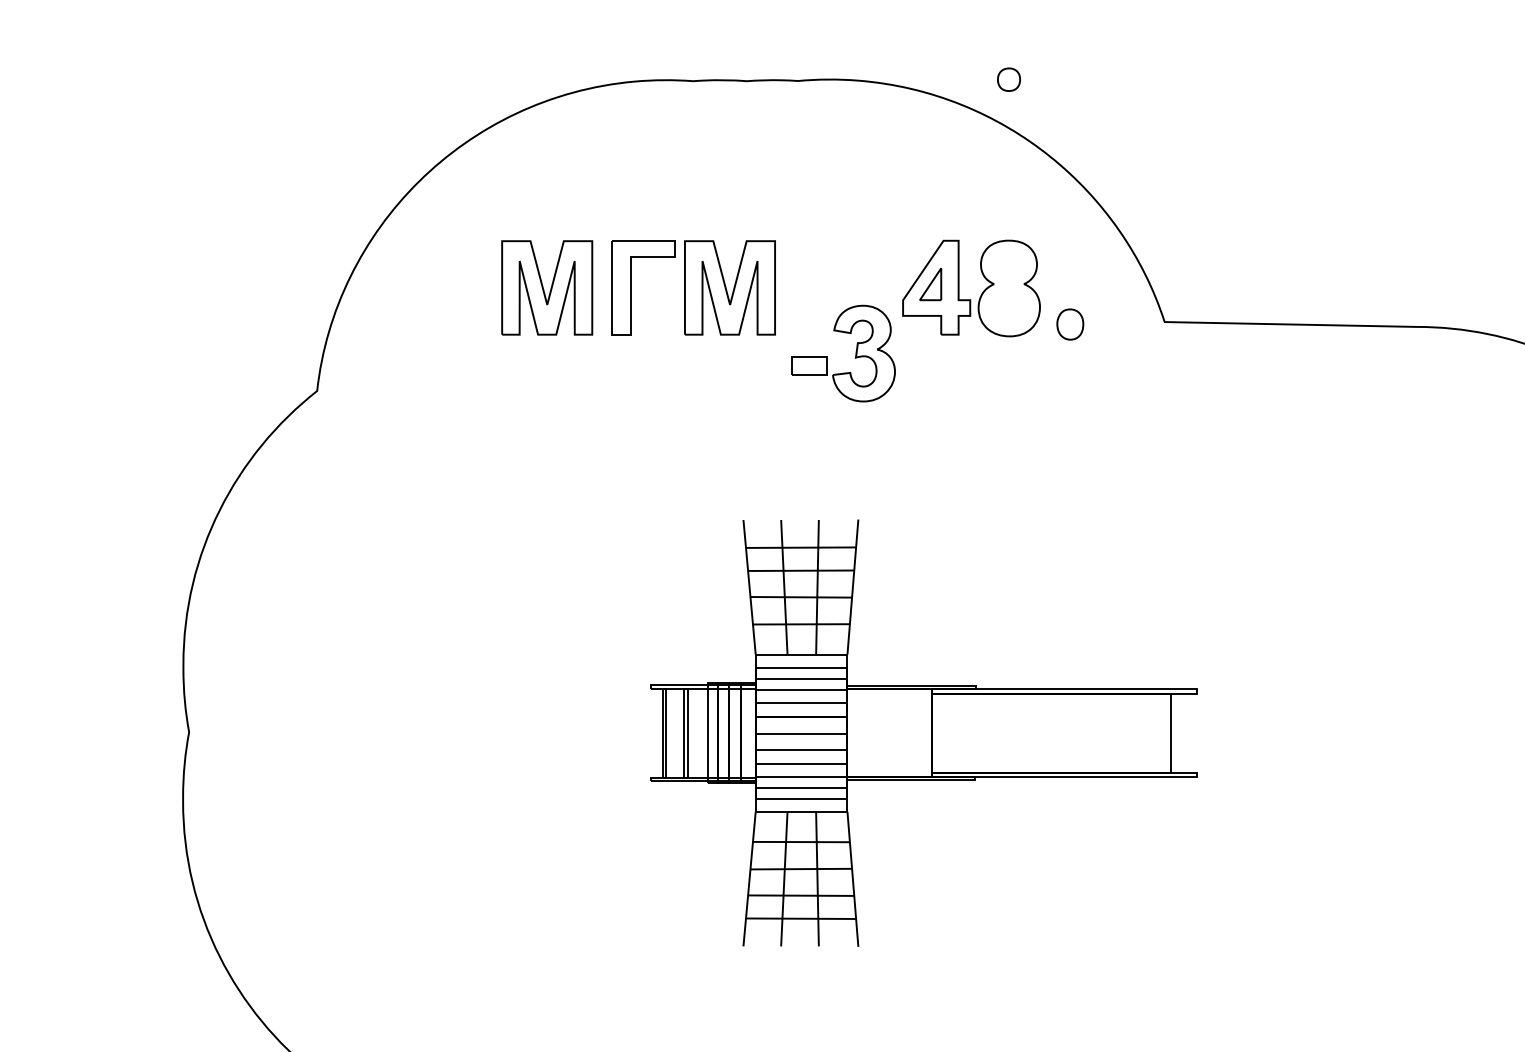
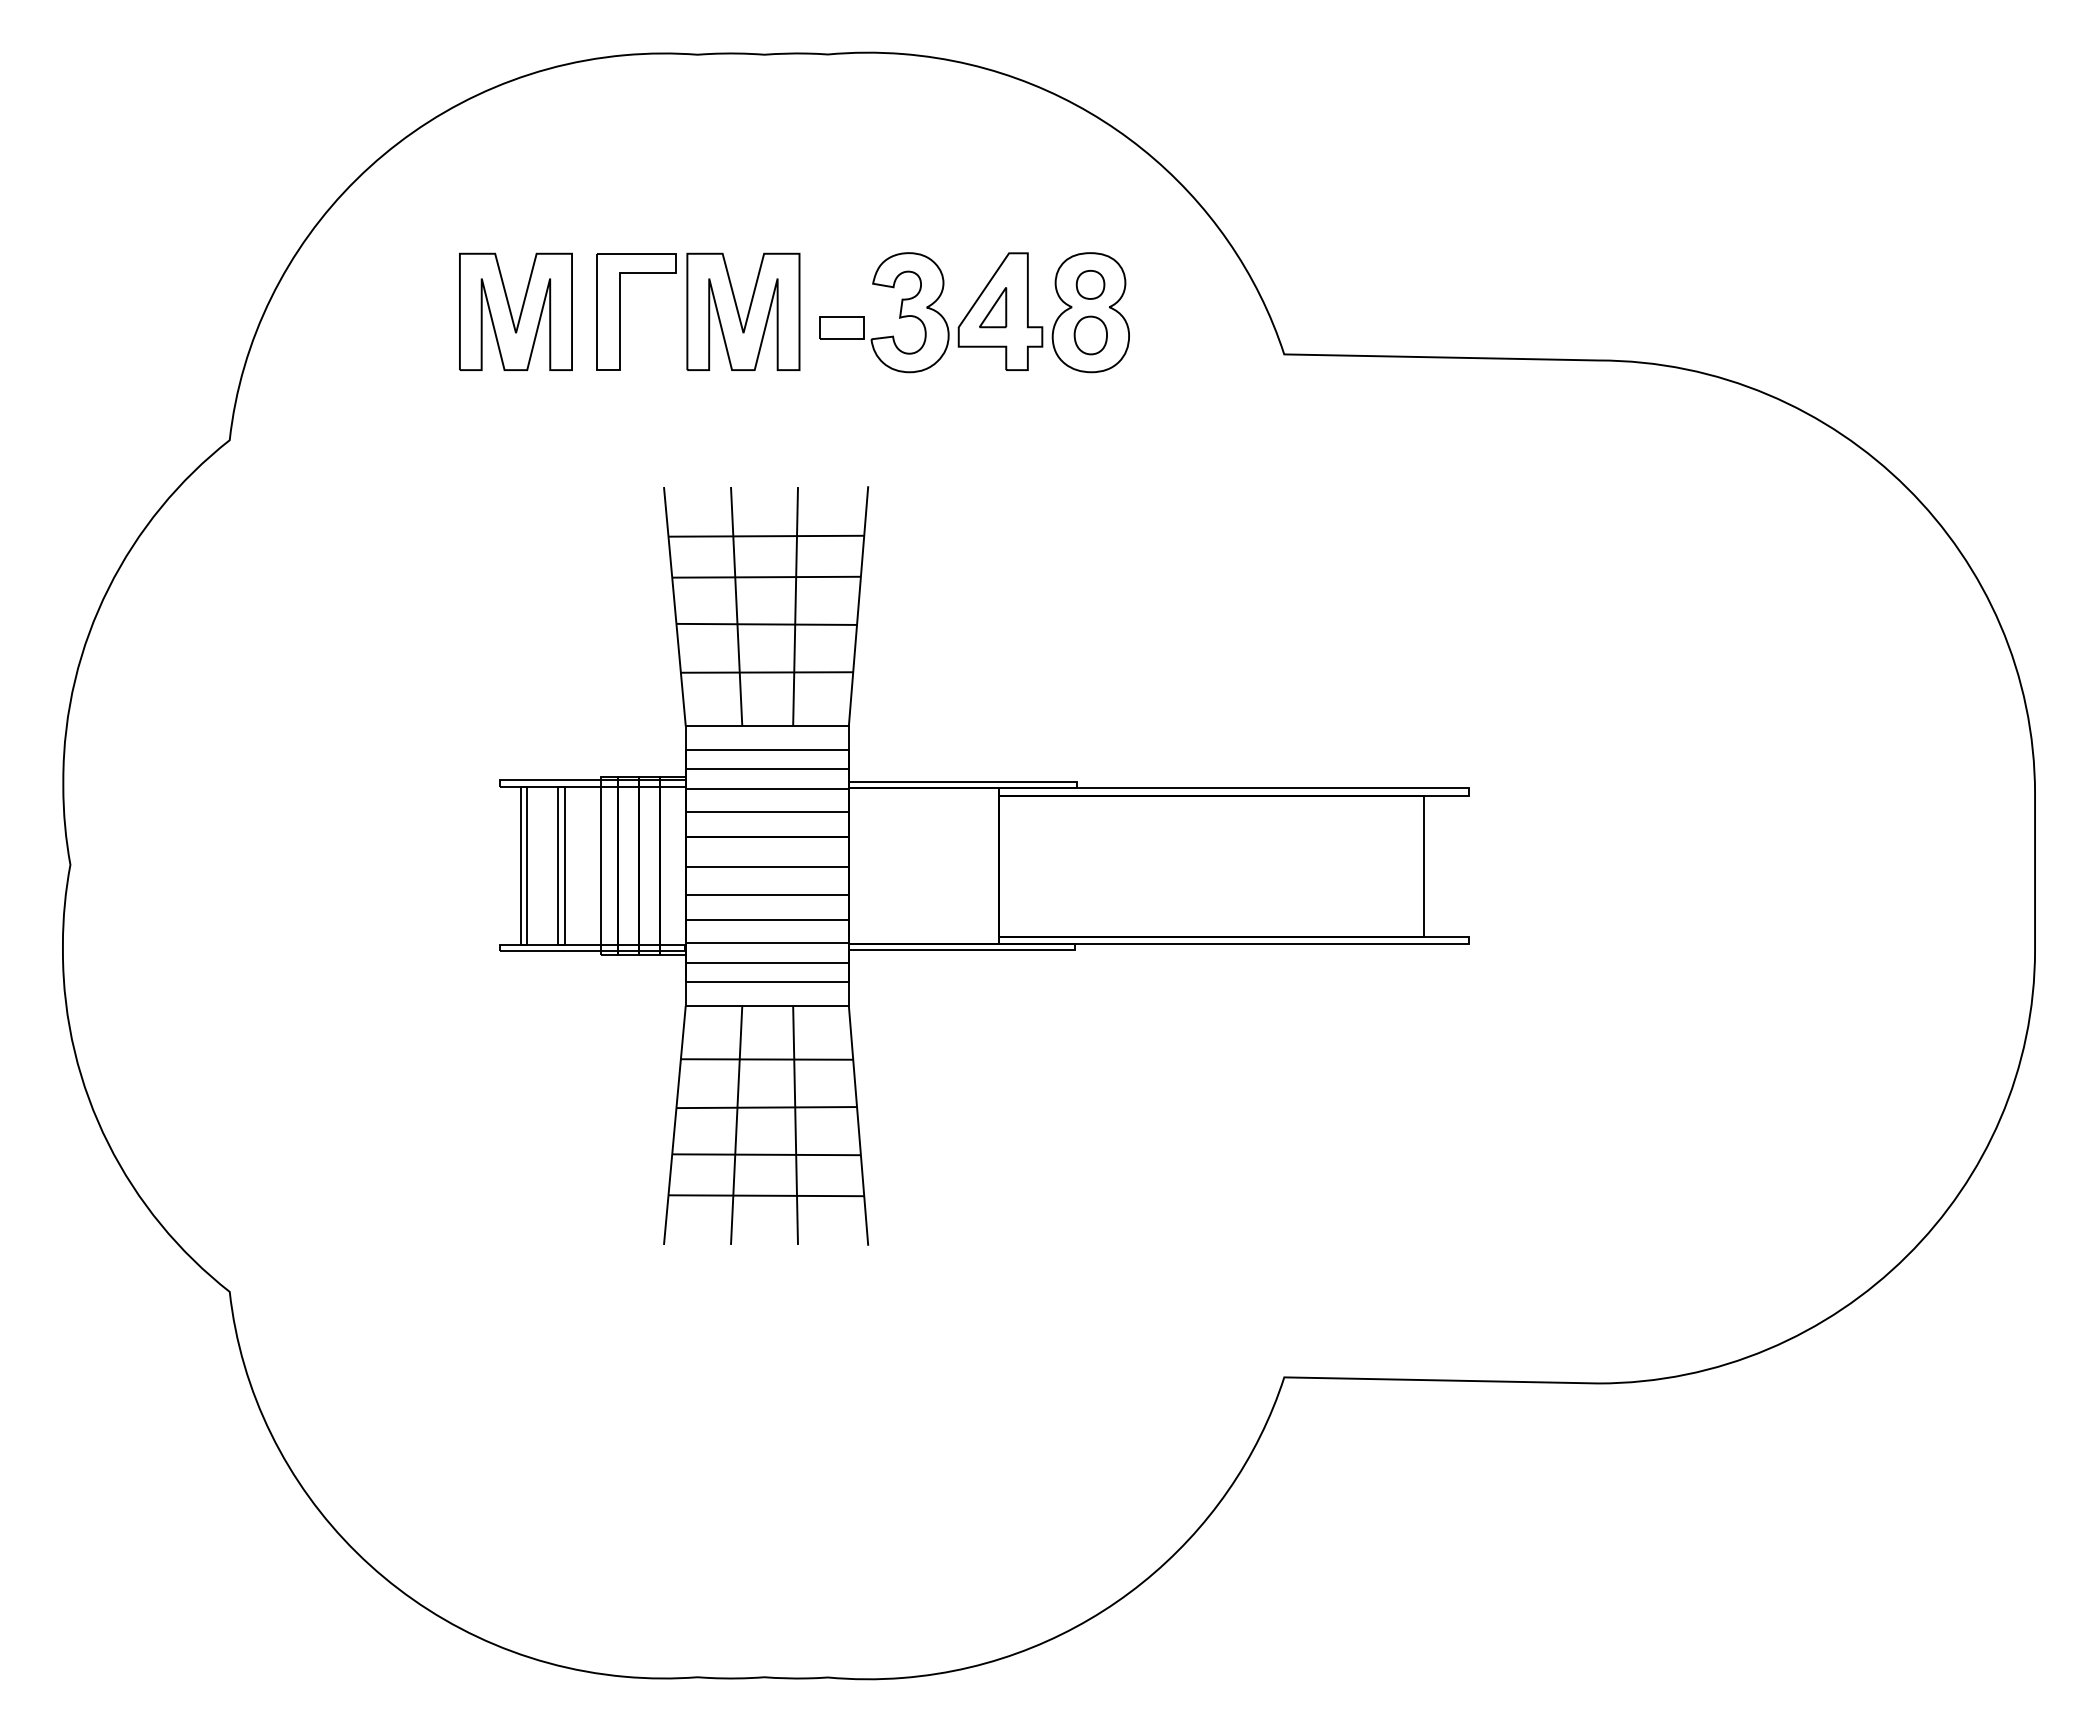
part: (1008, 79) -> (1090, 284), moved
part: (1070, 324) -> (1090, 335), moved
part: (855, 353) -> (899, 312), moved
part: (923, 732) -> (984, 865), size x1.43

